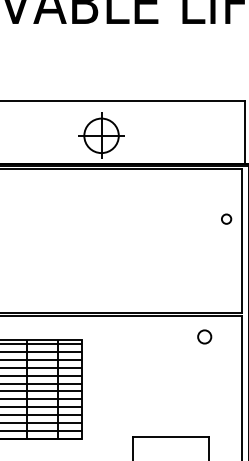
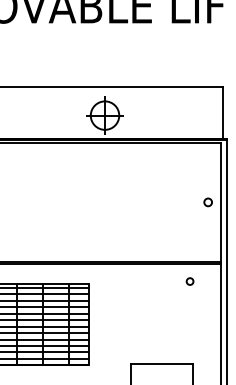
circle: (225, 219) -> (207, 202), moved
circle: (203, 336) -> (189, 281), size x0.62

